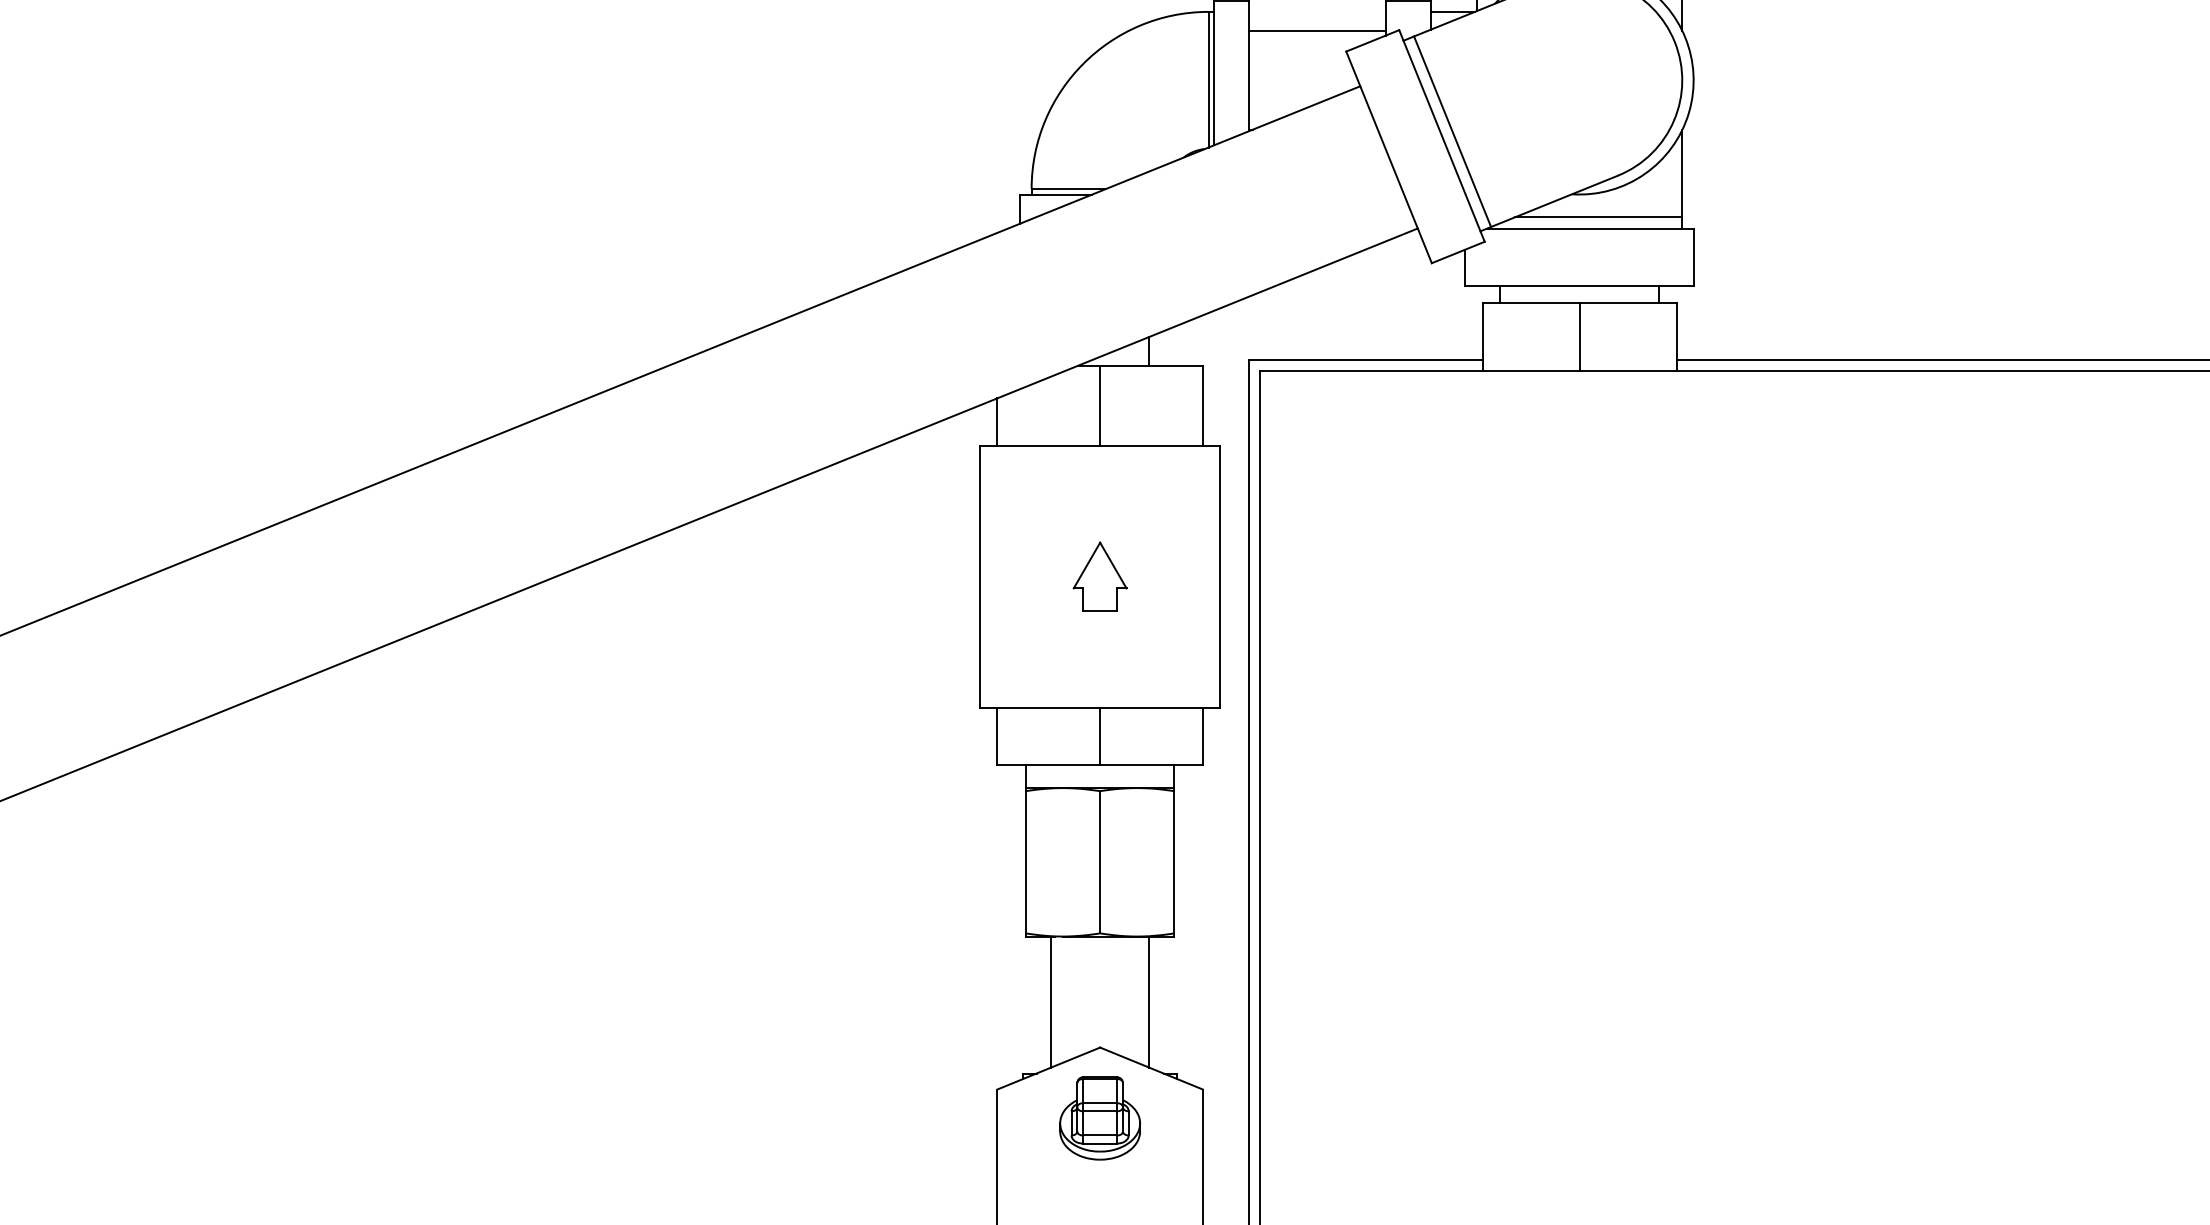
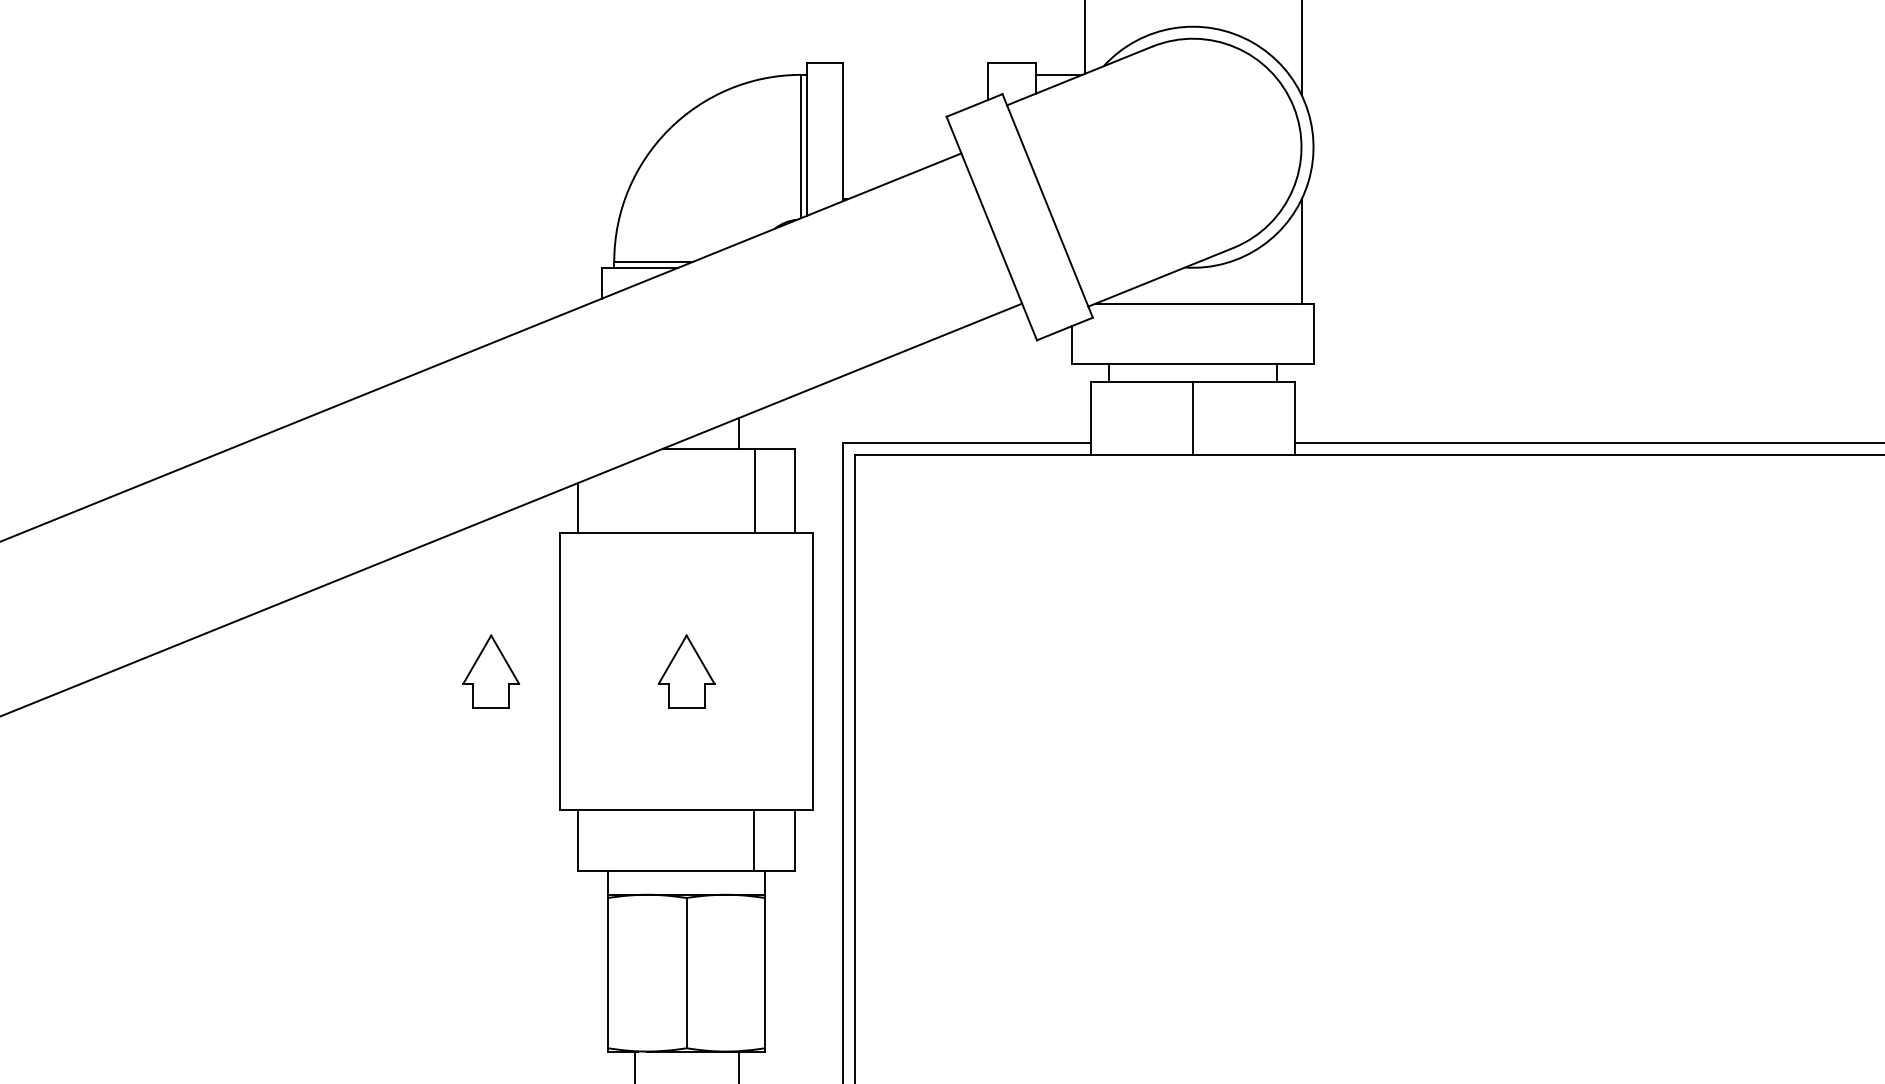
line: (1316, 31) -> (915, 95), removed
line: (1452, 131) -> (1058, 201), removed
line: (1598, 217) -> (1213, 292), removed
line: (1100, 405) -> (755, 490), moved
part: (914, 576) -> (490, 671), added
line: (1100, 736) -> (754, 840), moved

